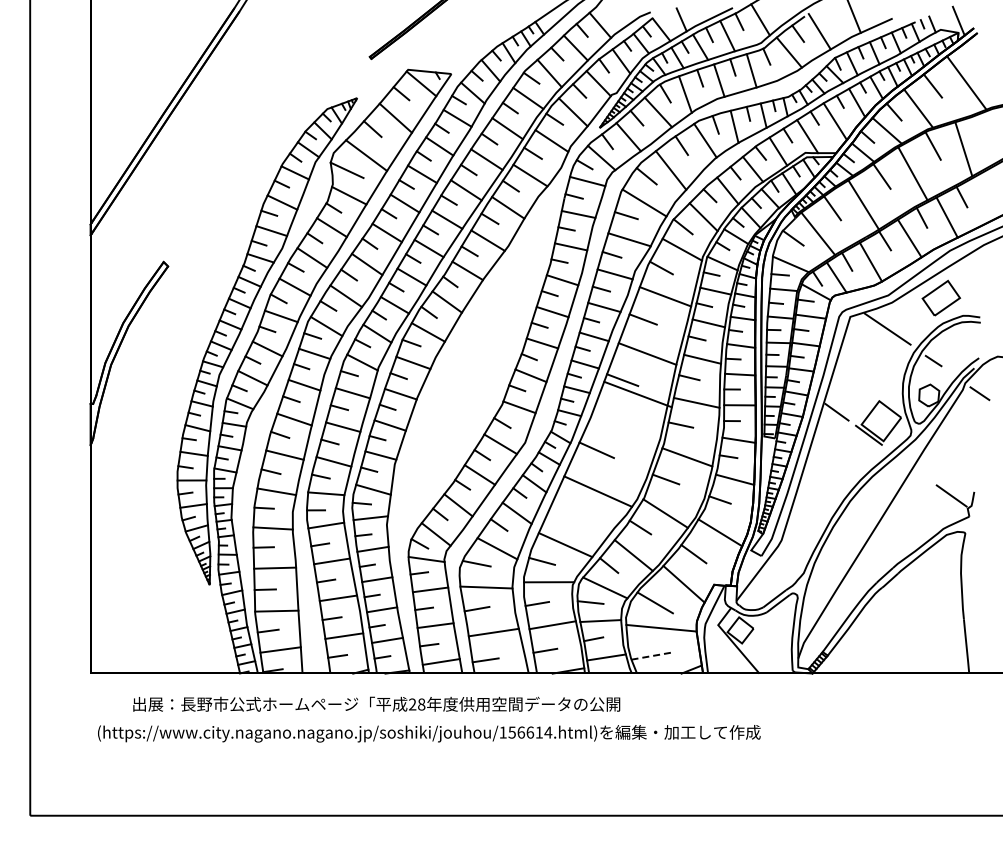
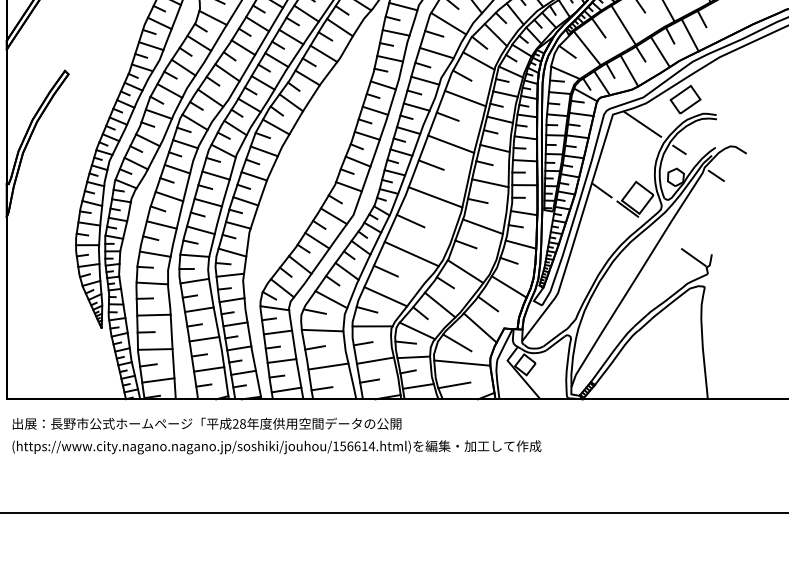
line: (637, 394) -> (435, 197), moved
line: (565, 512) -> (385, 270), added
line: (652, 656) -> (455, 385), dashed -> solid
text: (376, 703) -> (206, 423), moved

